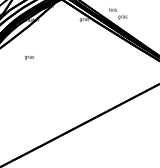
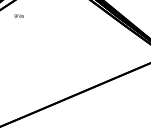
text: (28, 57) -> (18, 16), moved

